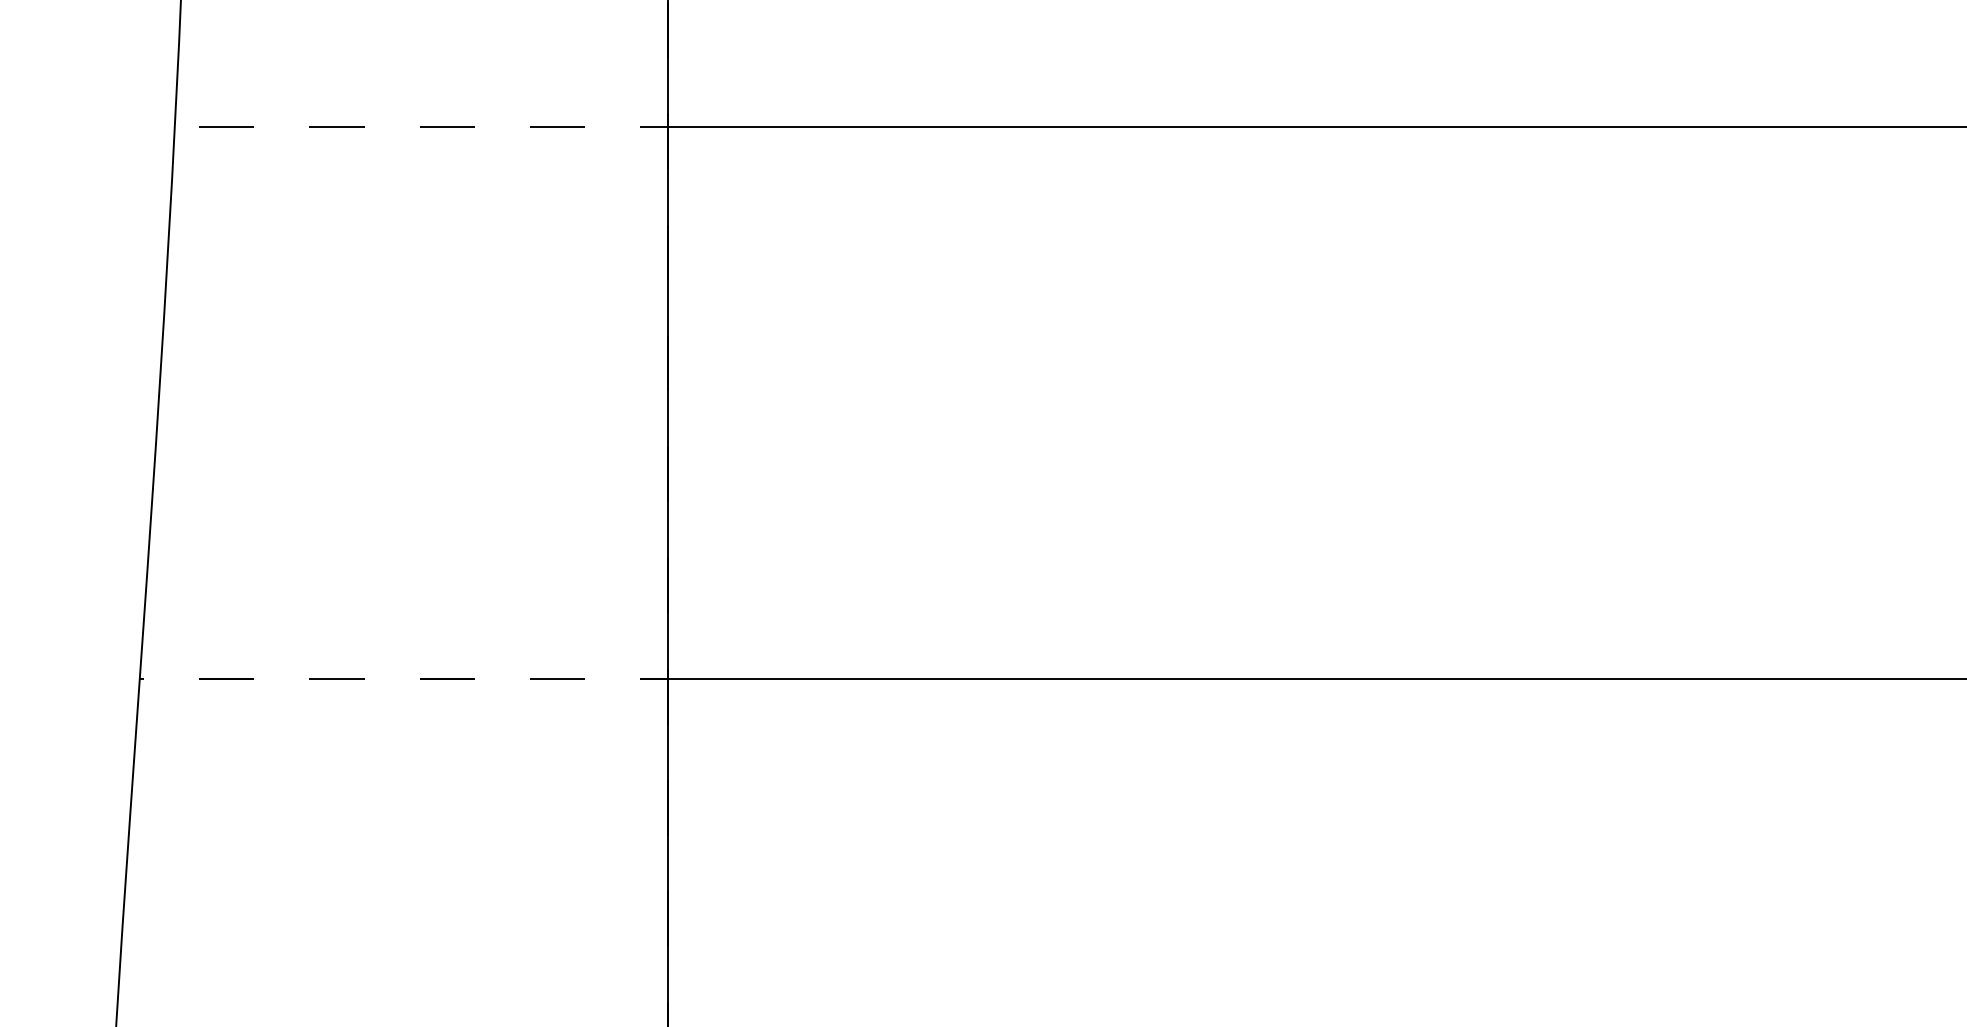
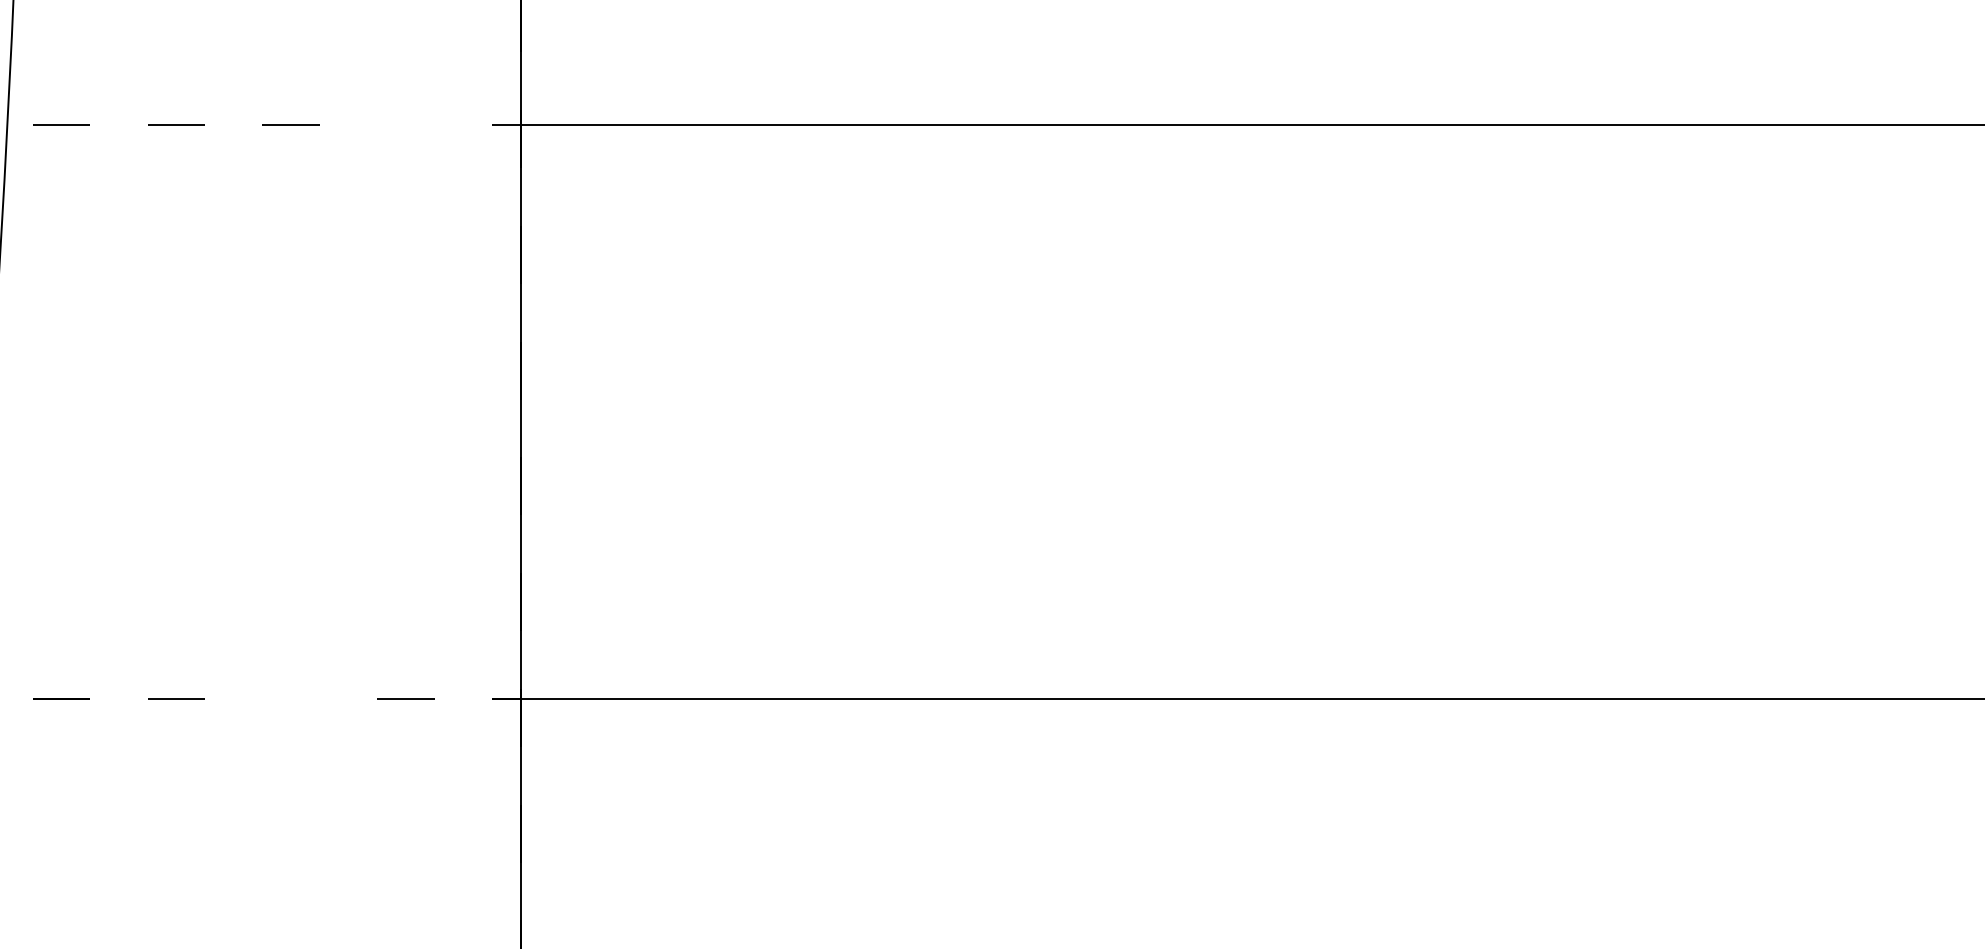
line: (557, 126) -> (406, 123), removed
line: (447, 678) -> (291, 698), removed

